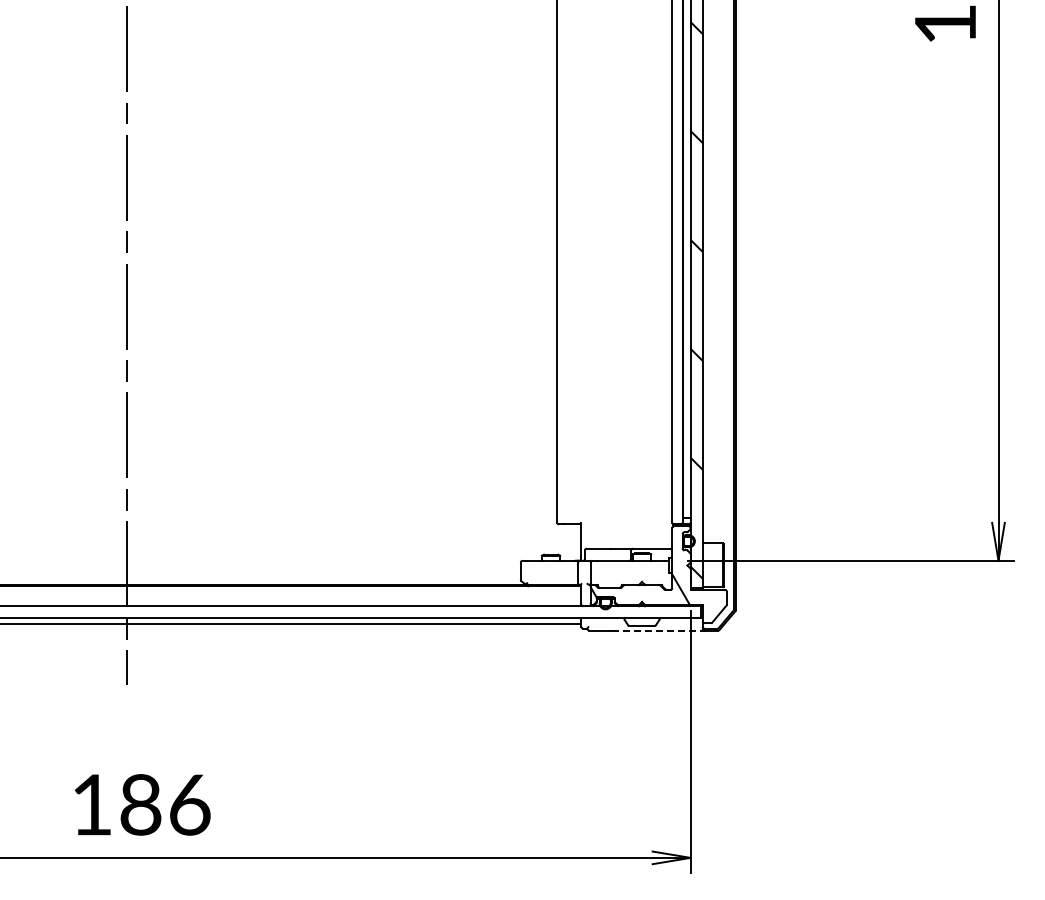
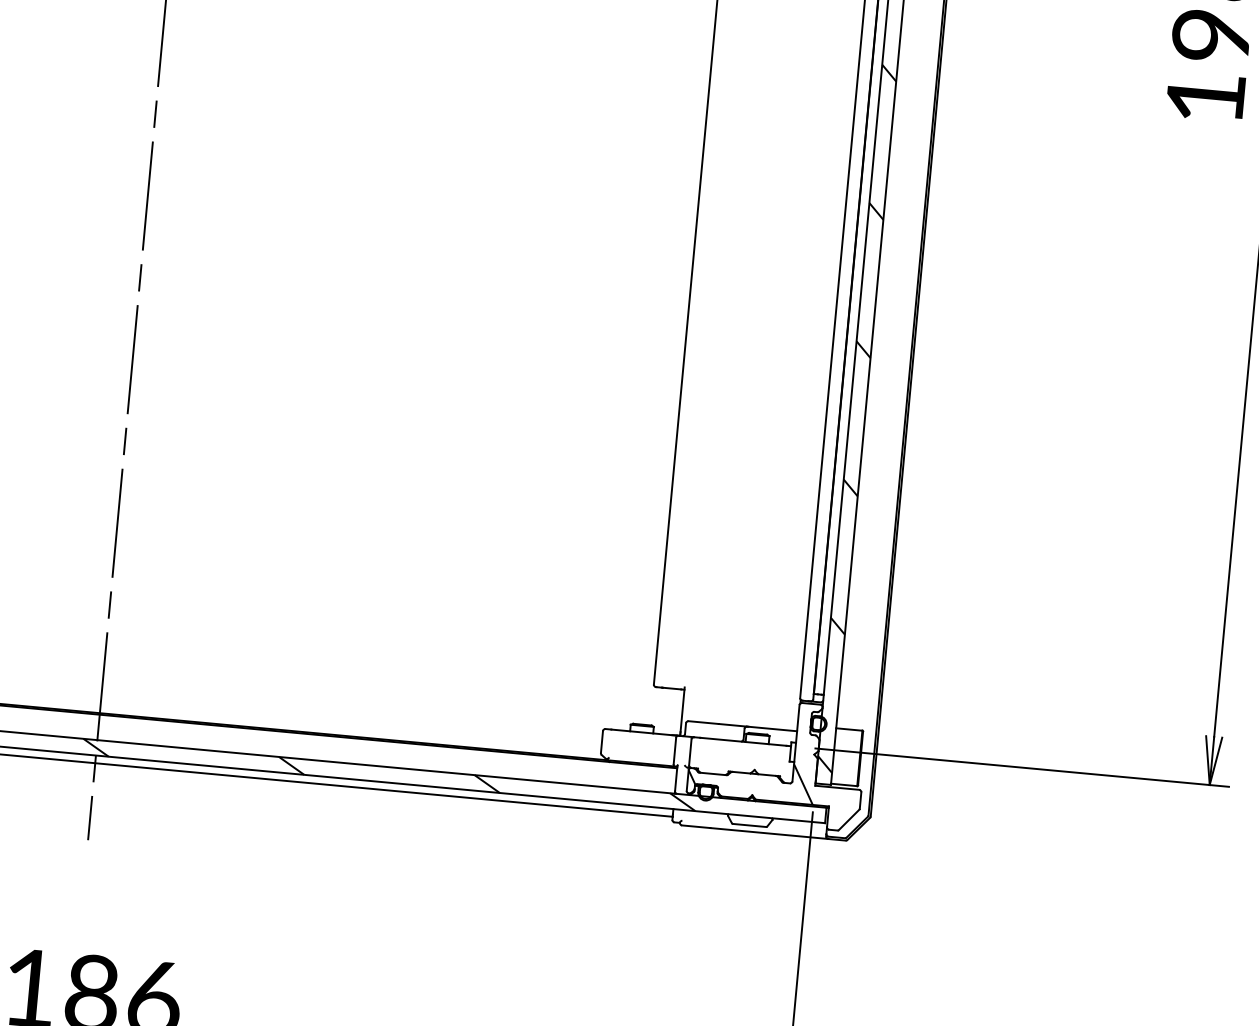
hatch: (356, 612) -> (388, 775), added
line: (658, 630) -> (769, 833), dashed -> solid

